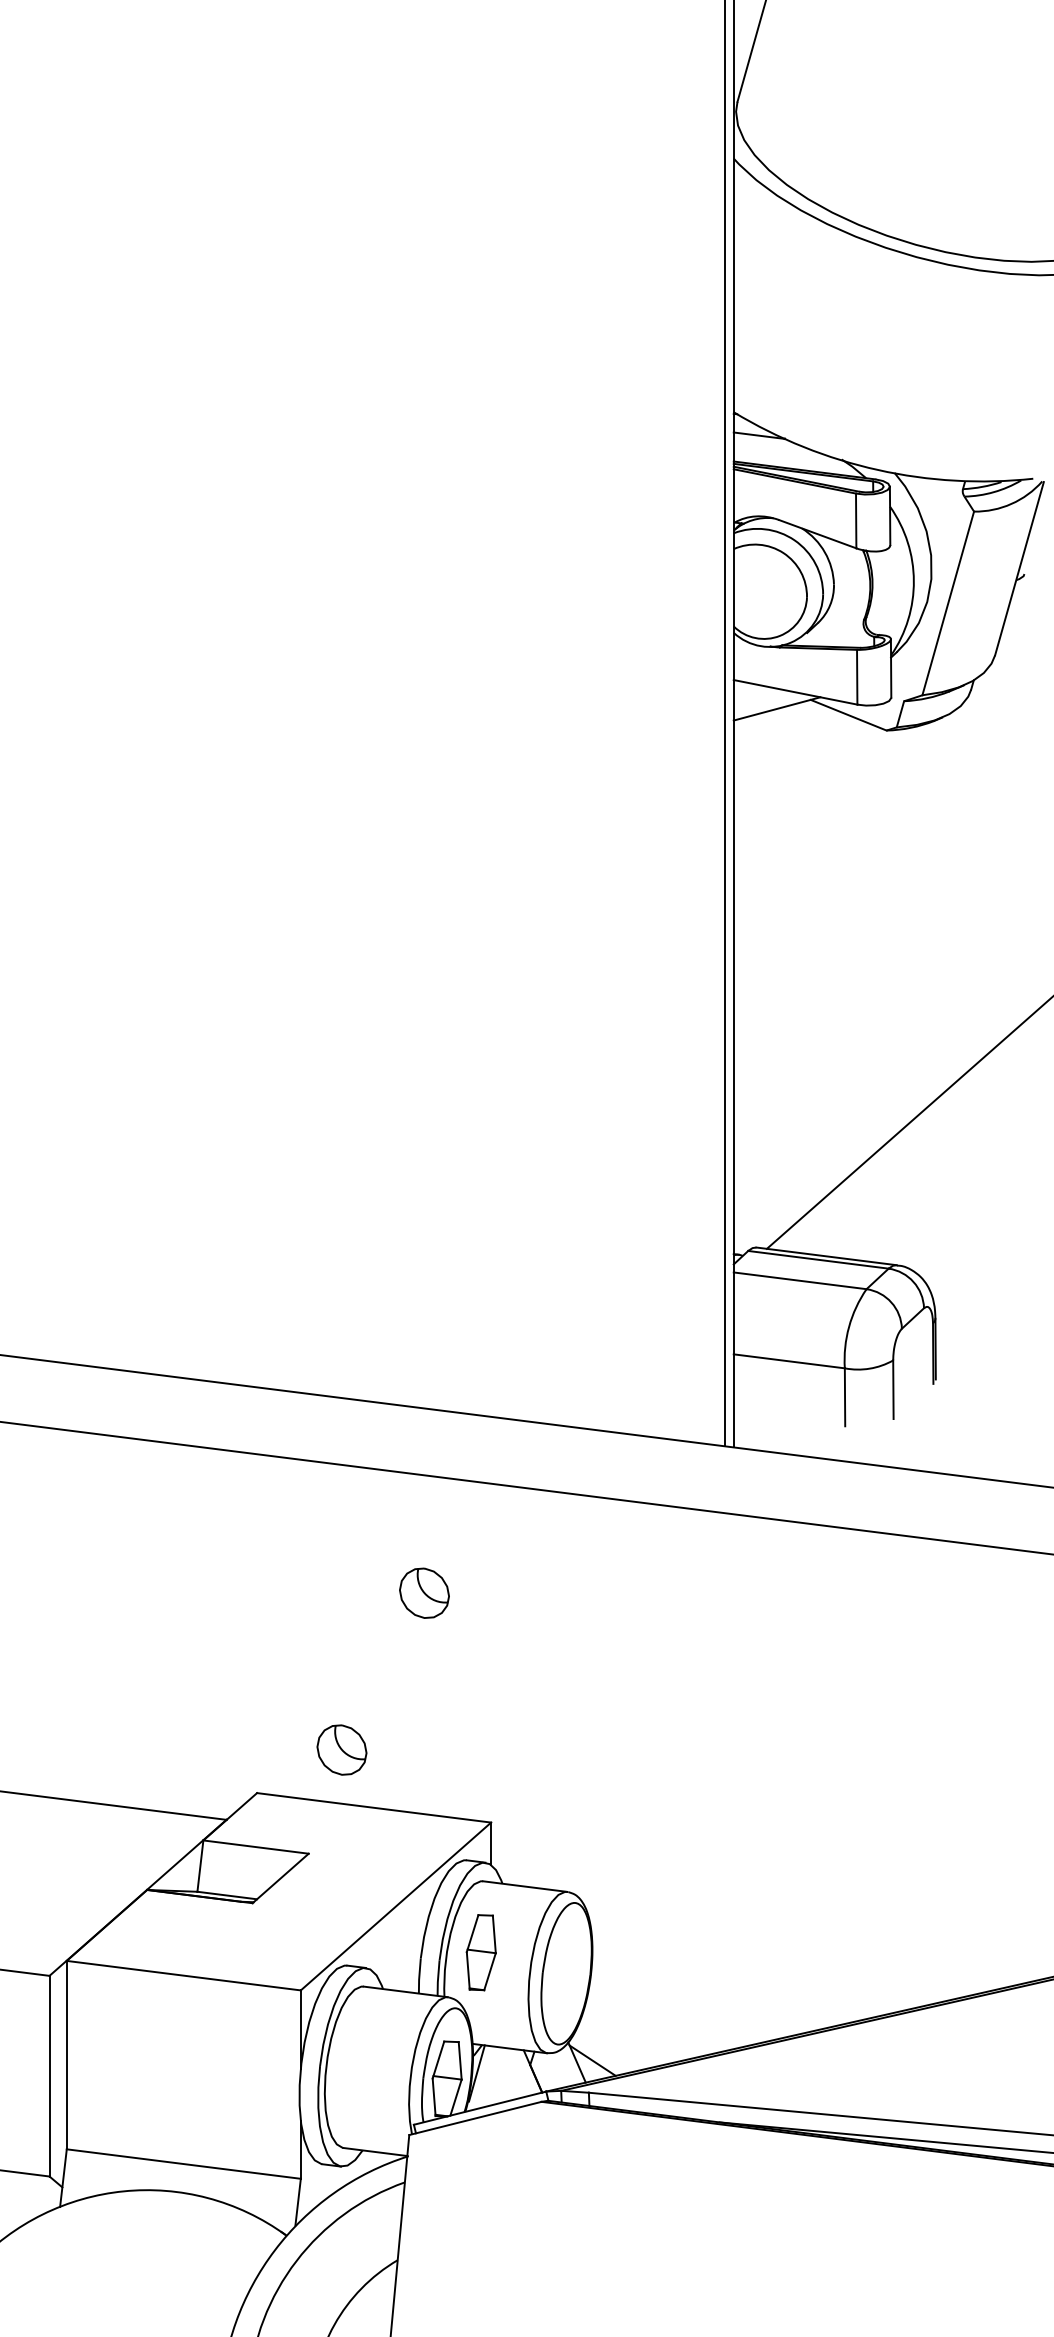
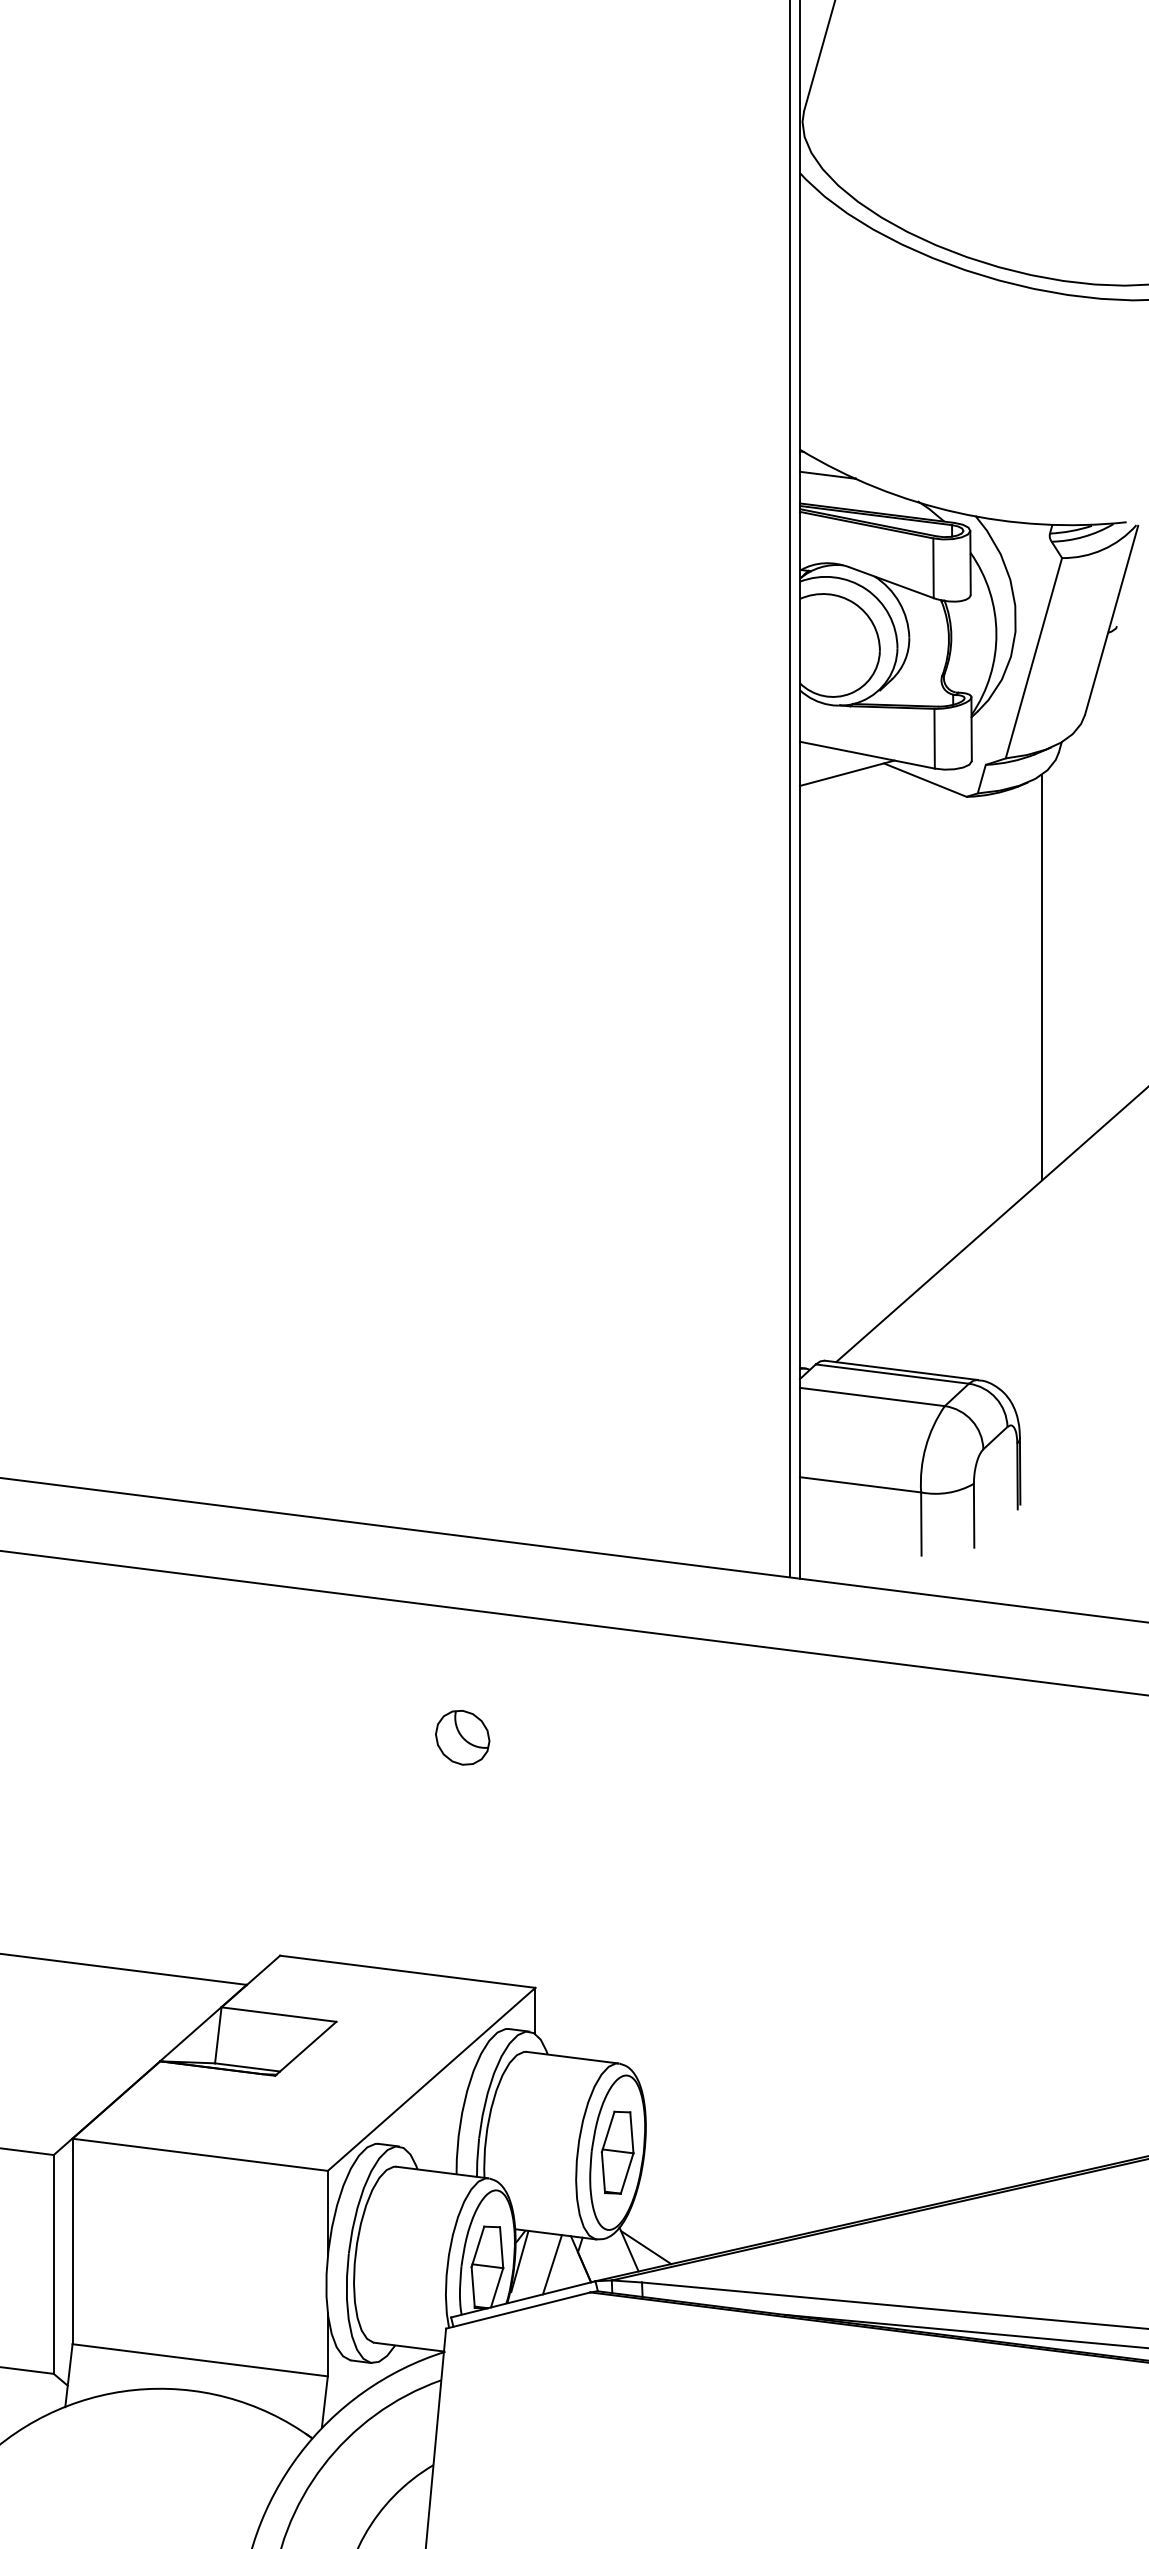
line: (956, 896) -> (1042, 977), added
part: (341, 1749) -> (372, 1908), removed
part: (481, 1952) -> (617, 2152), moved
line: (505, 2076) -> (551, 2264), added

